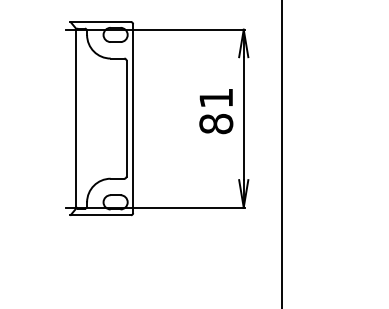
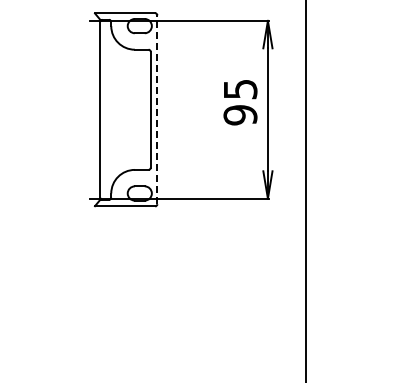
text: (216, 111) -> (240, 102), 81 -> 95
line: (133, 118) -> (157, 109), solid -> dashed

